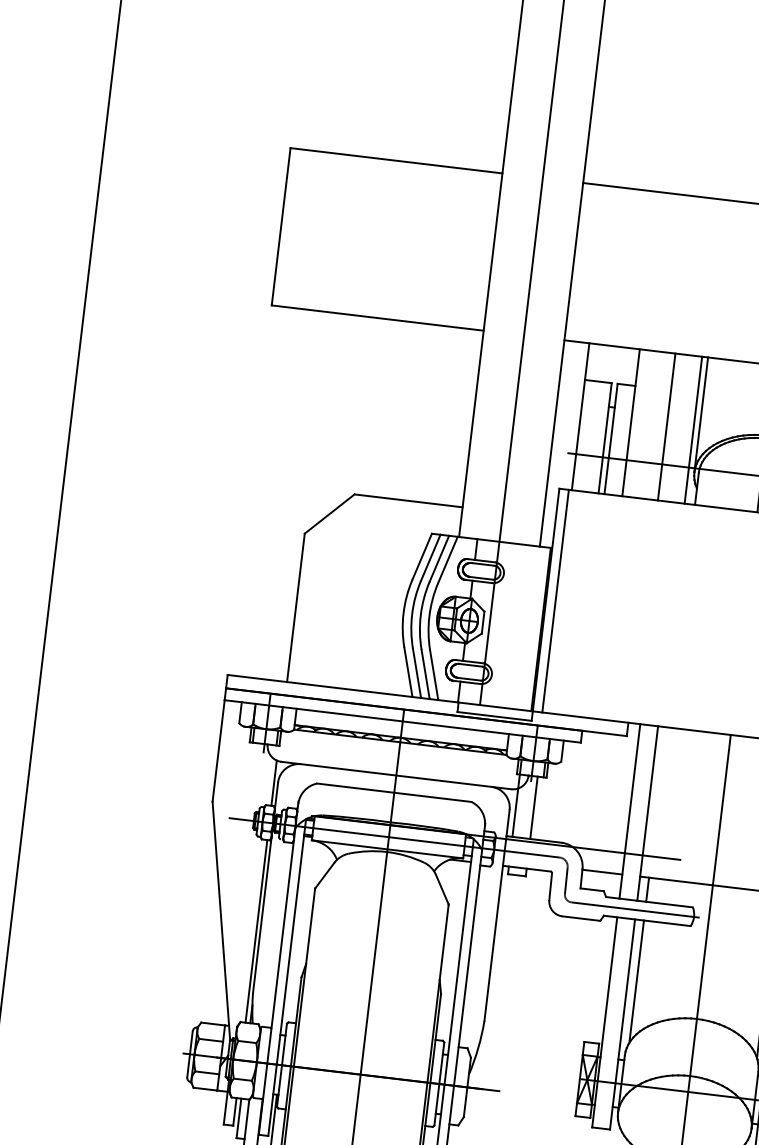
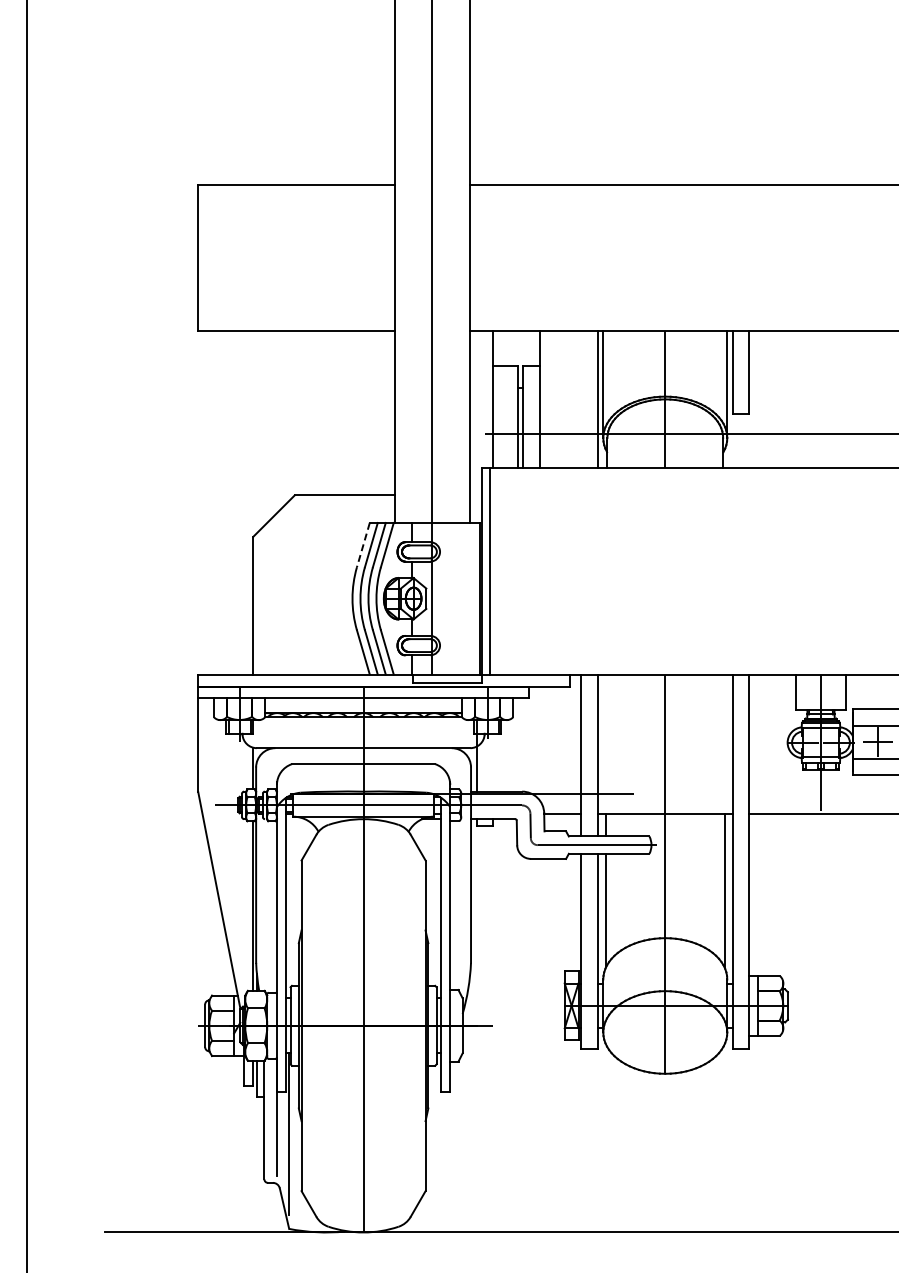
line: (666, 426) -> (572, 399), removed
line: (422, 557) -> (363, 545), solid -> dashed
line: (534, 807) -> (493, 762), removed

